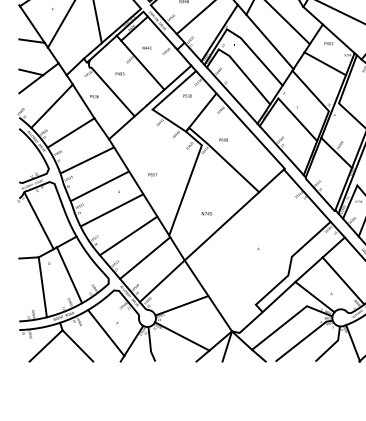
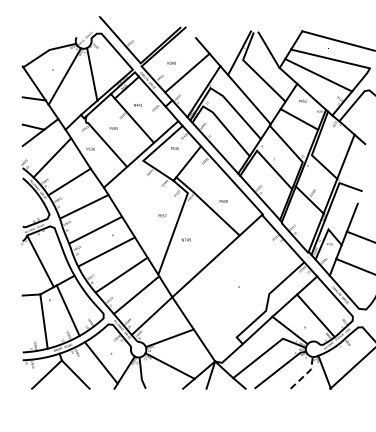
text: (223, 140) -> (223, 201), moved
text: (152, 174) -> (162, 215), moved
text: (205, 213) -> (185, 239), moved
line: (333, 345) -> (306, 374), solid -> dashed

